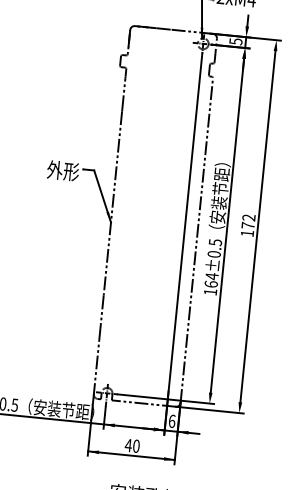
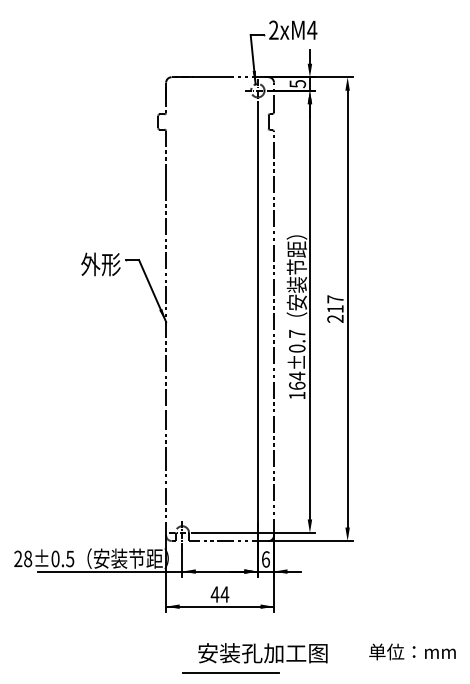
text: (248, 225) -> (335, 308), 172 -> 217
text: (215, 242) -> (297, 333), 164±0.5 -> 164±0.7
text: (136, 446) -> (224, 594), 40 -> 44

